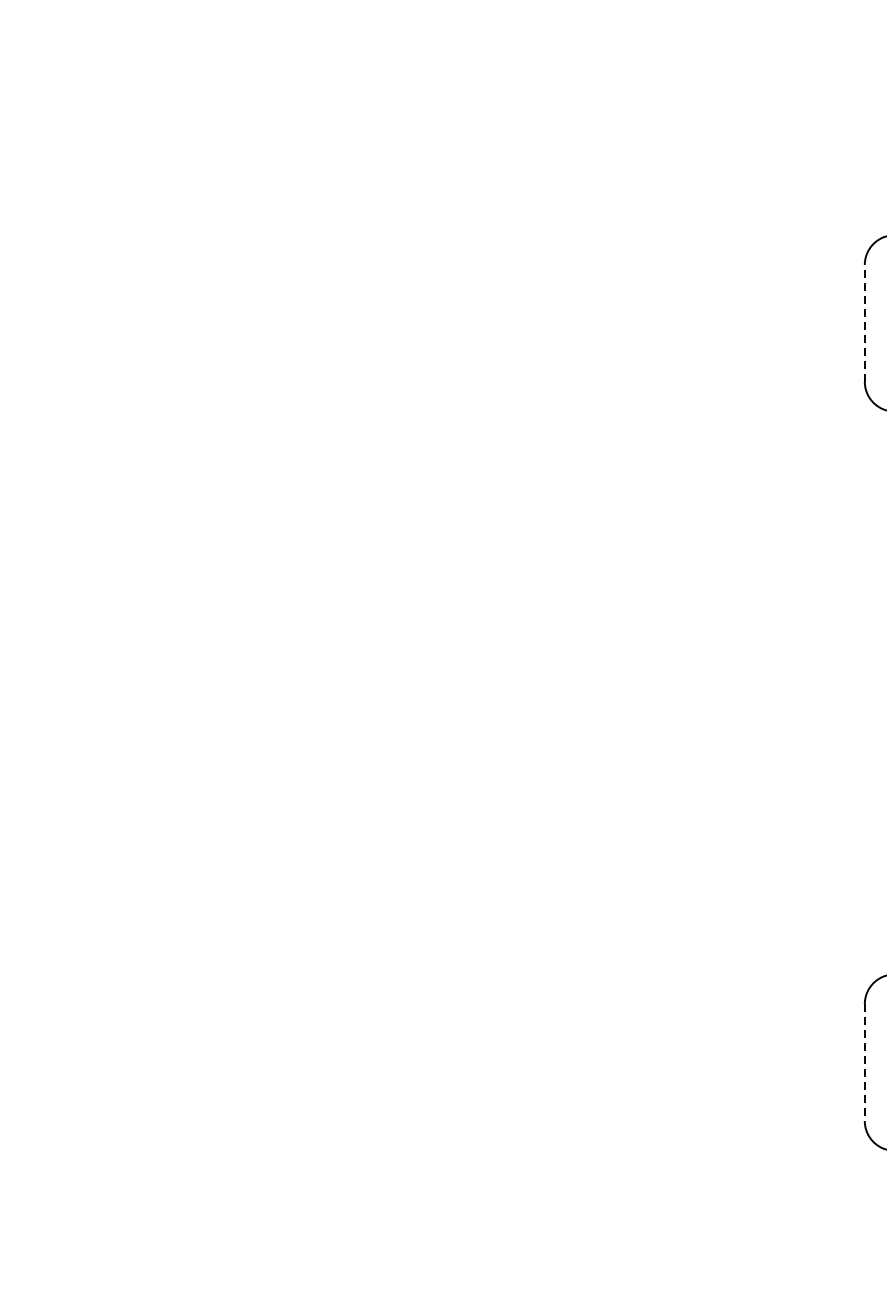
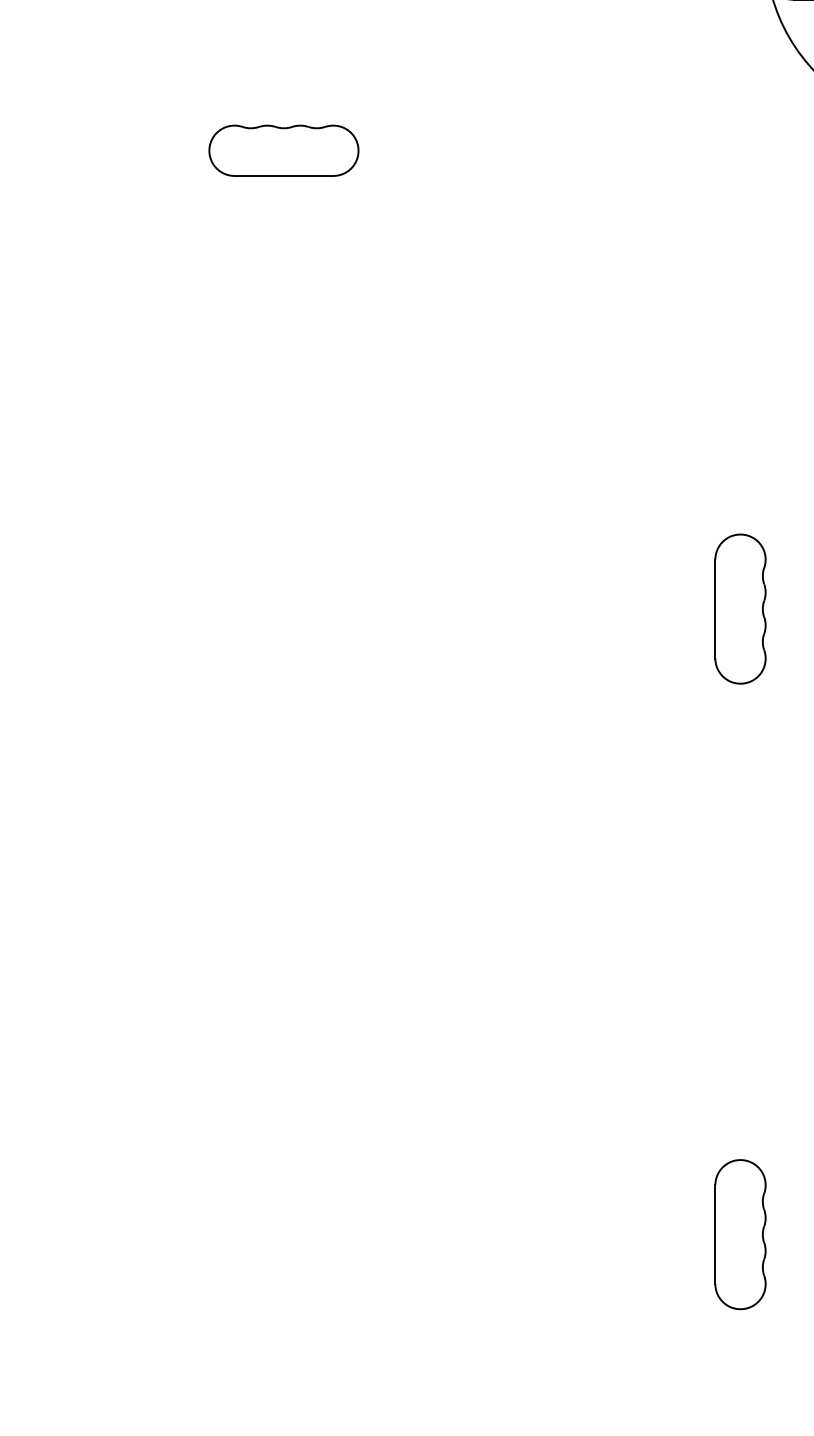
line: (864, 322) -> (715, 608), dashed -> solid
line: (864, 1063) -> (715, 1235), dashed -> solid

